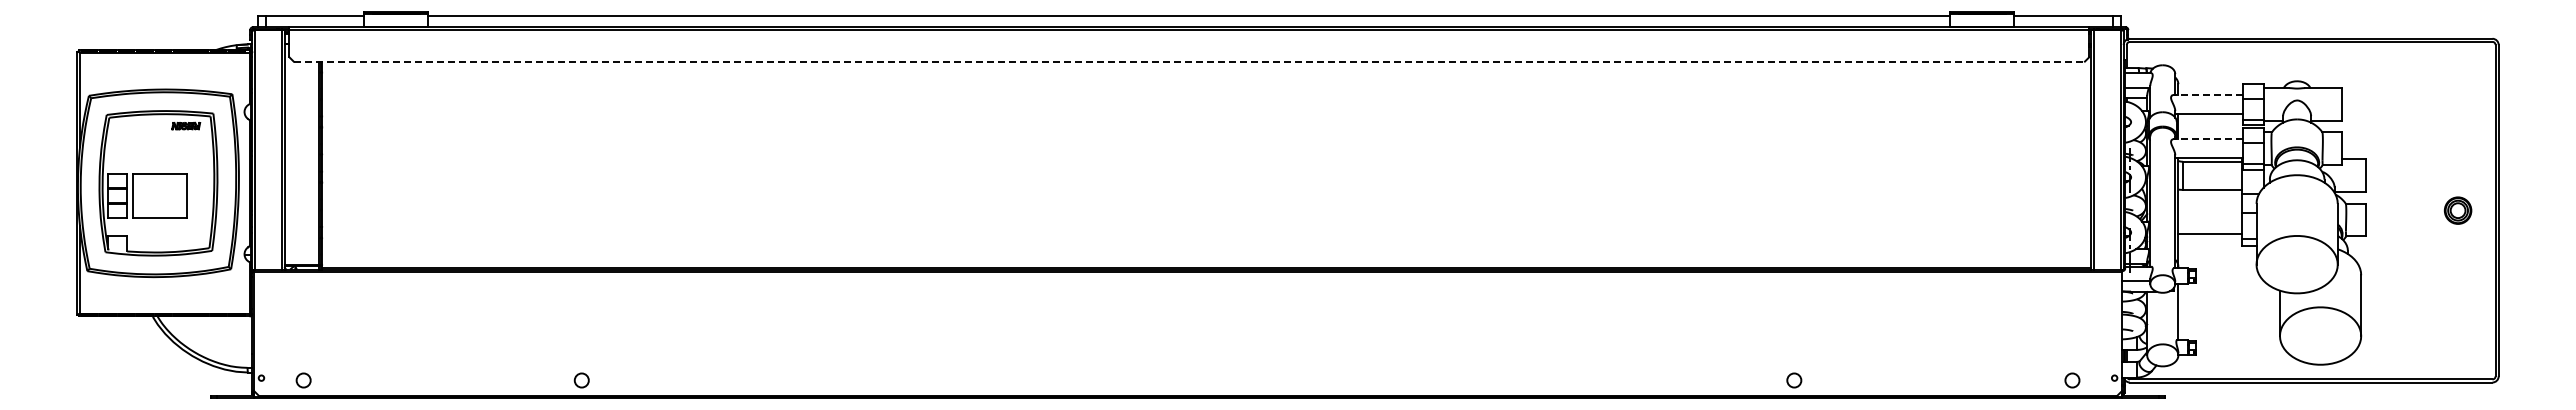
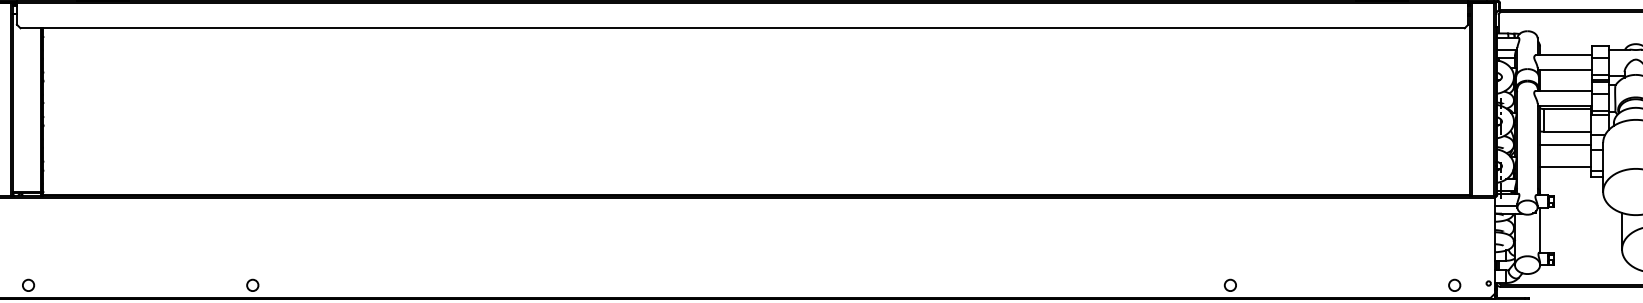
line: (1189, 61) -> (742, 28), dashed -> solid
line: (2208, 95) -> (1564, 55), dashed -> solid
line: (2208, 139) -> (1564, 91), dashed -> solid
line: (2209, 205) -> (1565, 144), added

